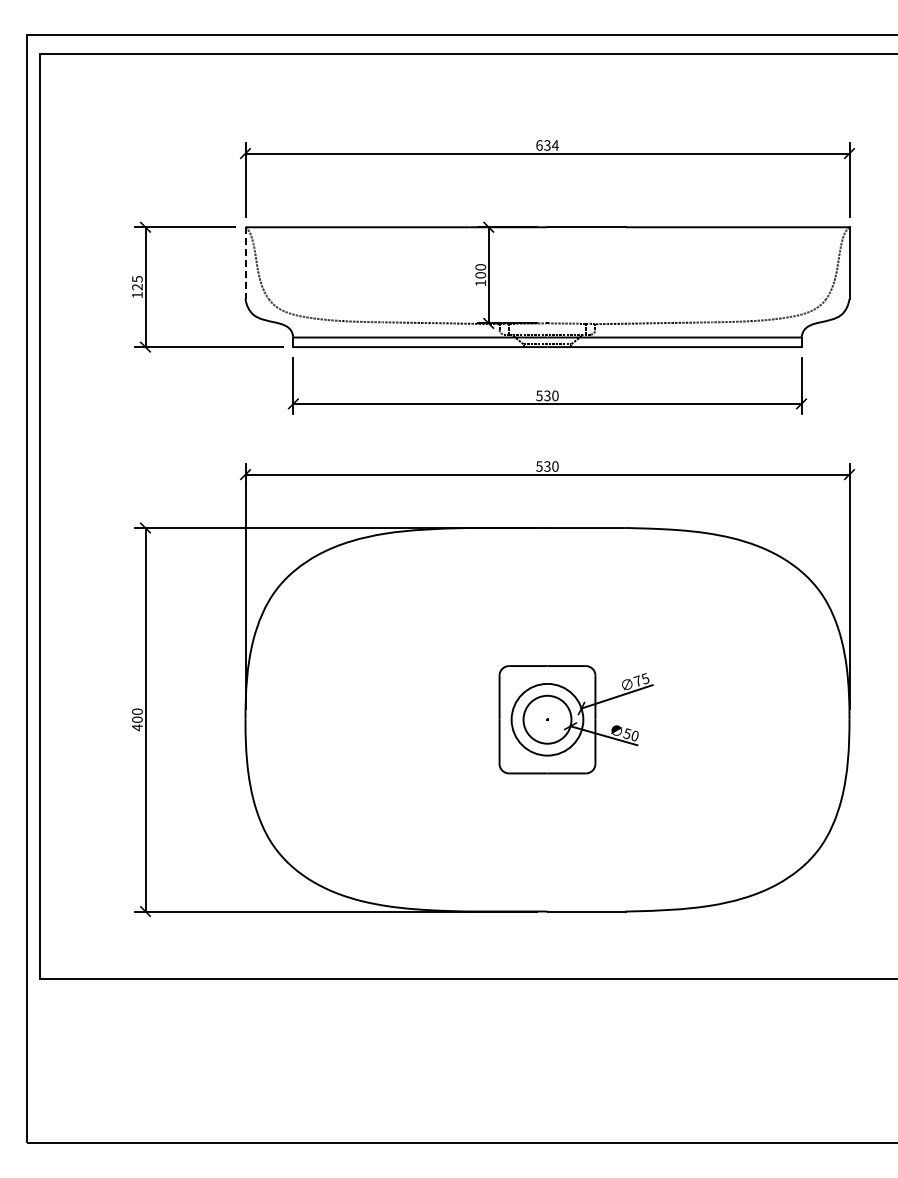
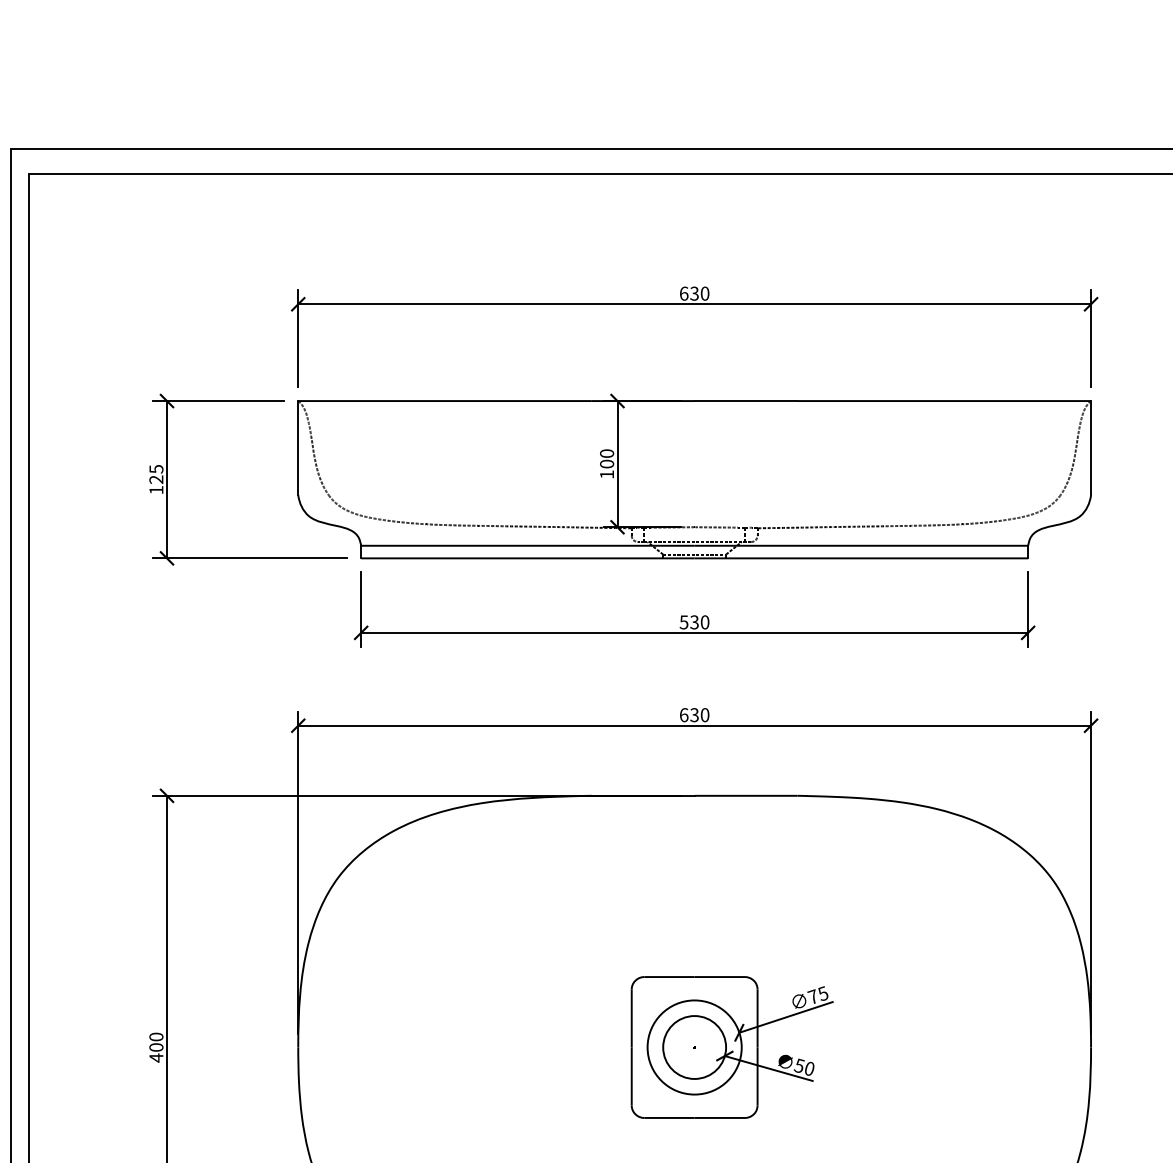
text: (554, 145) -> (703, 293), 634 -> 630
line: (245, 263) -> (298, 448), dashed -> solid
text: (539, 466) -> (684, 715), 530 -> 630

